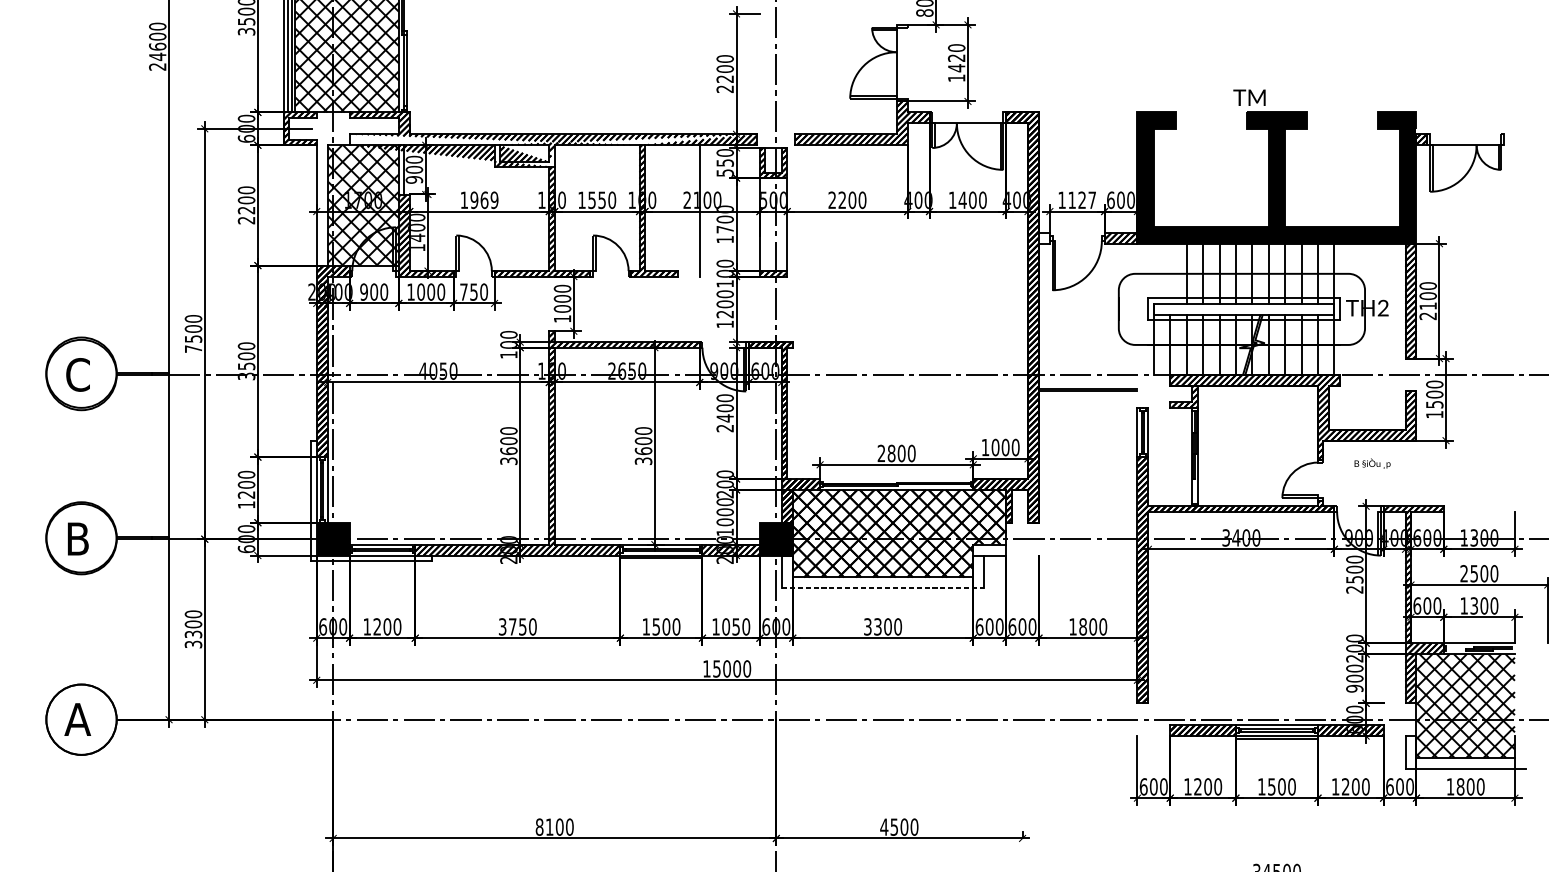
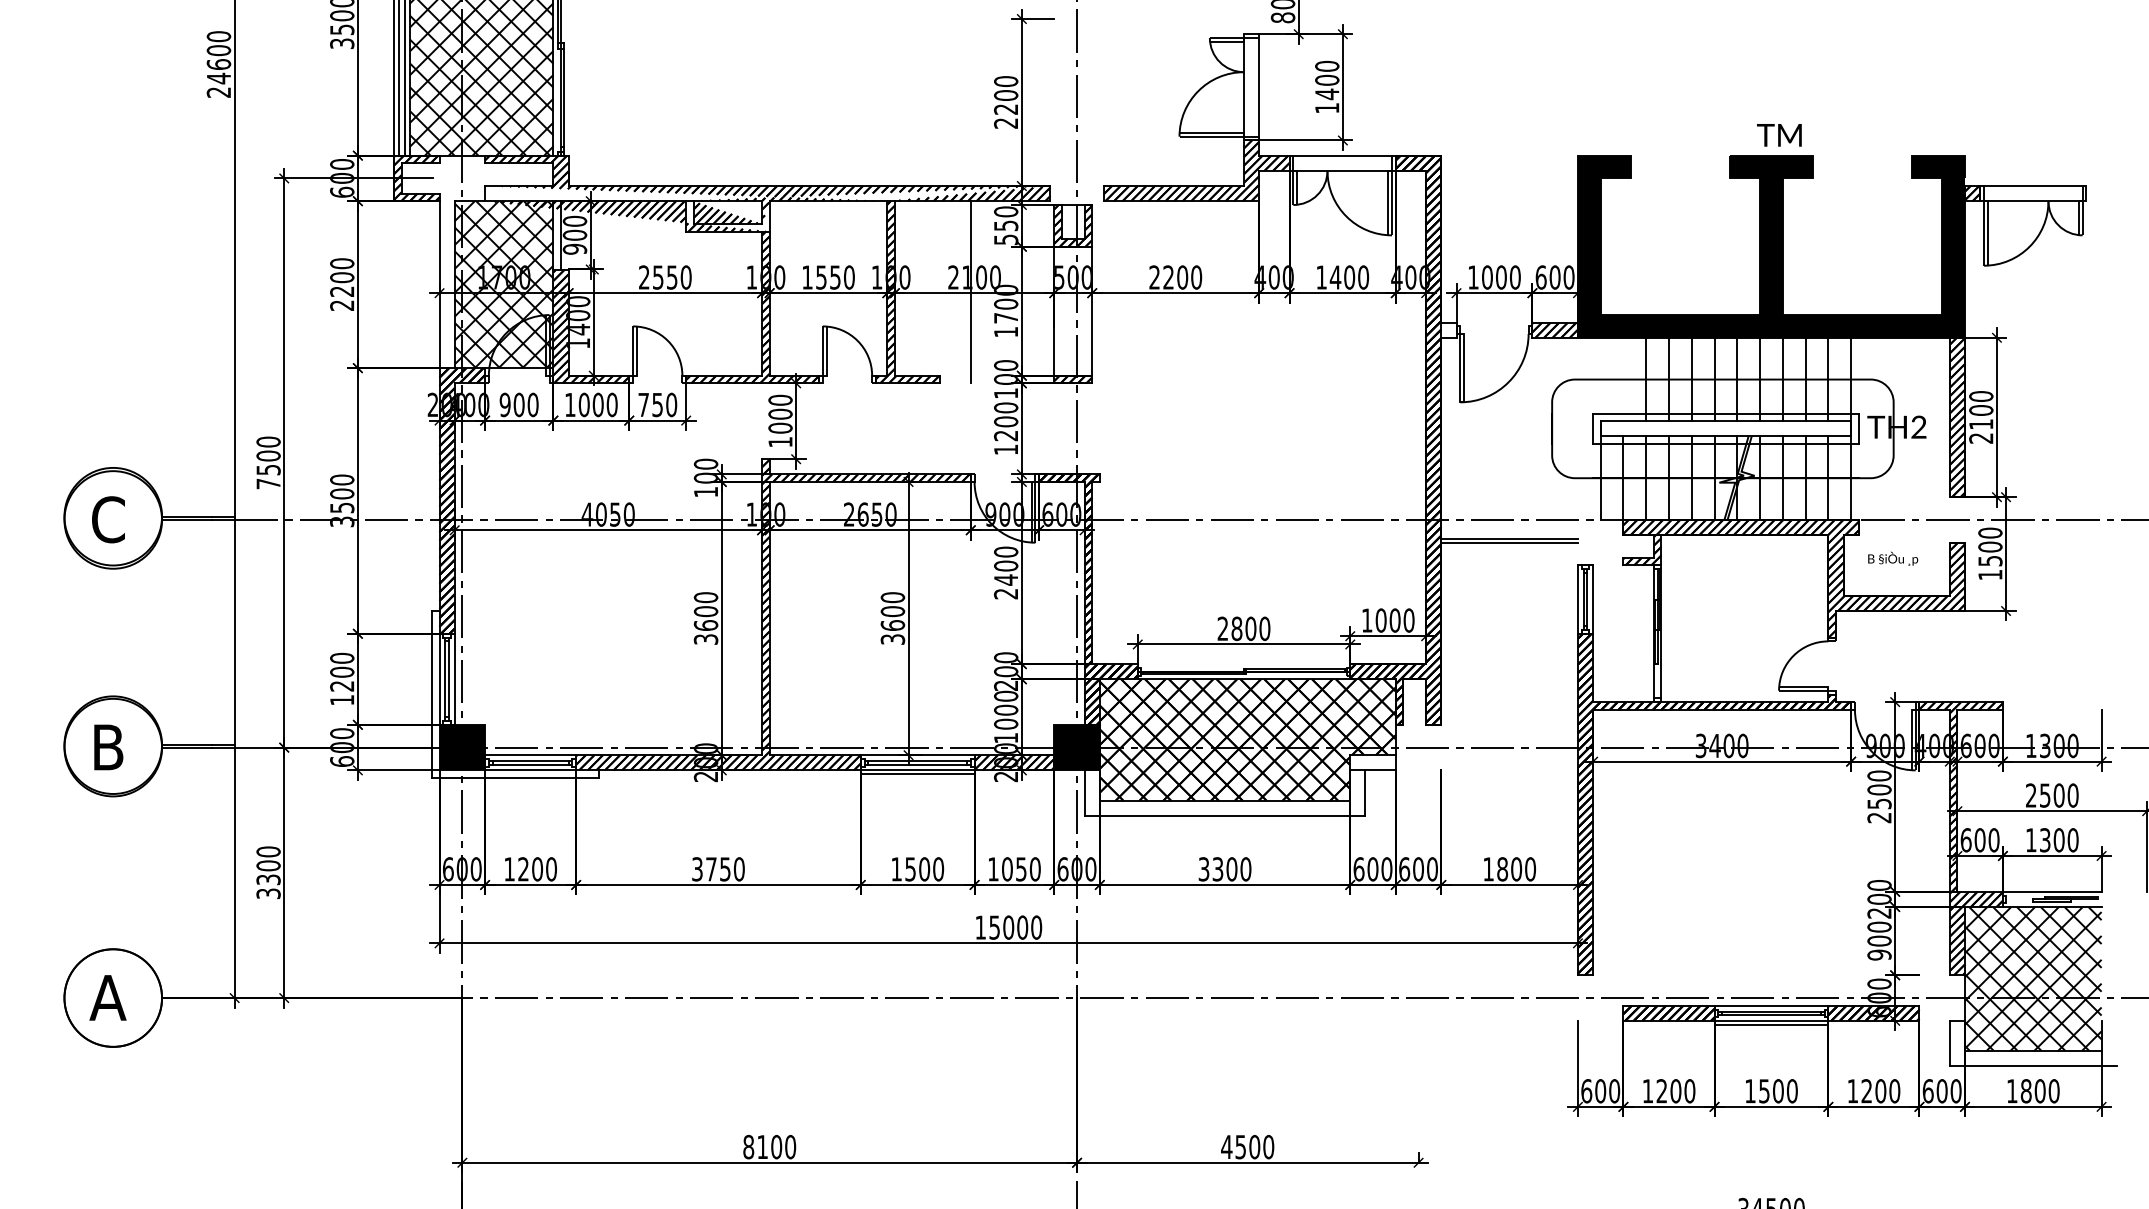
text: (956, 57) -> (1327, 79), 1420 -> 1400
line: (907, 63) -> (1259, 87), added
text: (1249, 97) -> (1779, 135), moved
line: (967, 112) -> (1342, 155), added
line: (1465, 134) -> (2032, 186), added
text: (479, 200) -> (665, 277), 1969 -> 2550
text: (1082, 200) -> (1501, 277), 1127 -> 1000
text: (1372, 463) -> (1893, 558), moved
line: (883, 588) -> (1225, 815), dashed -> solid

